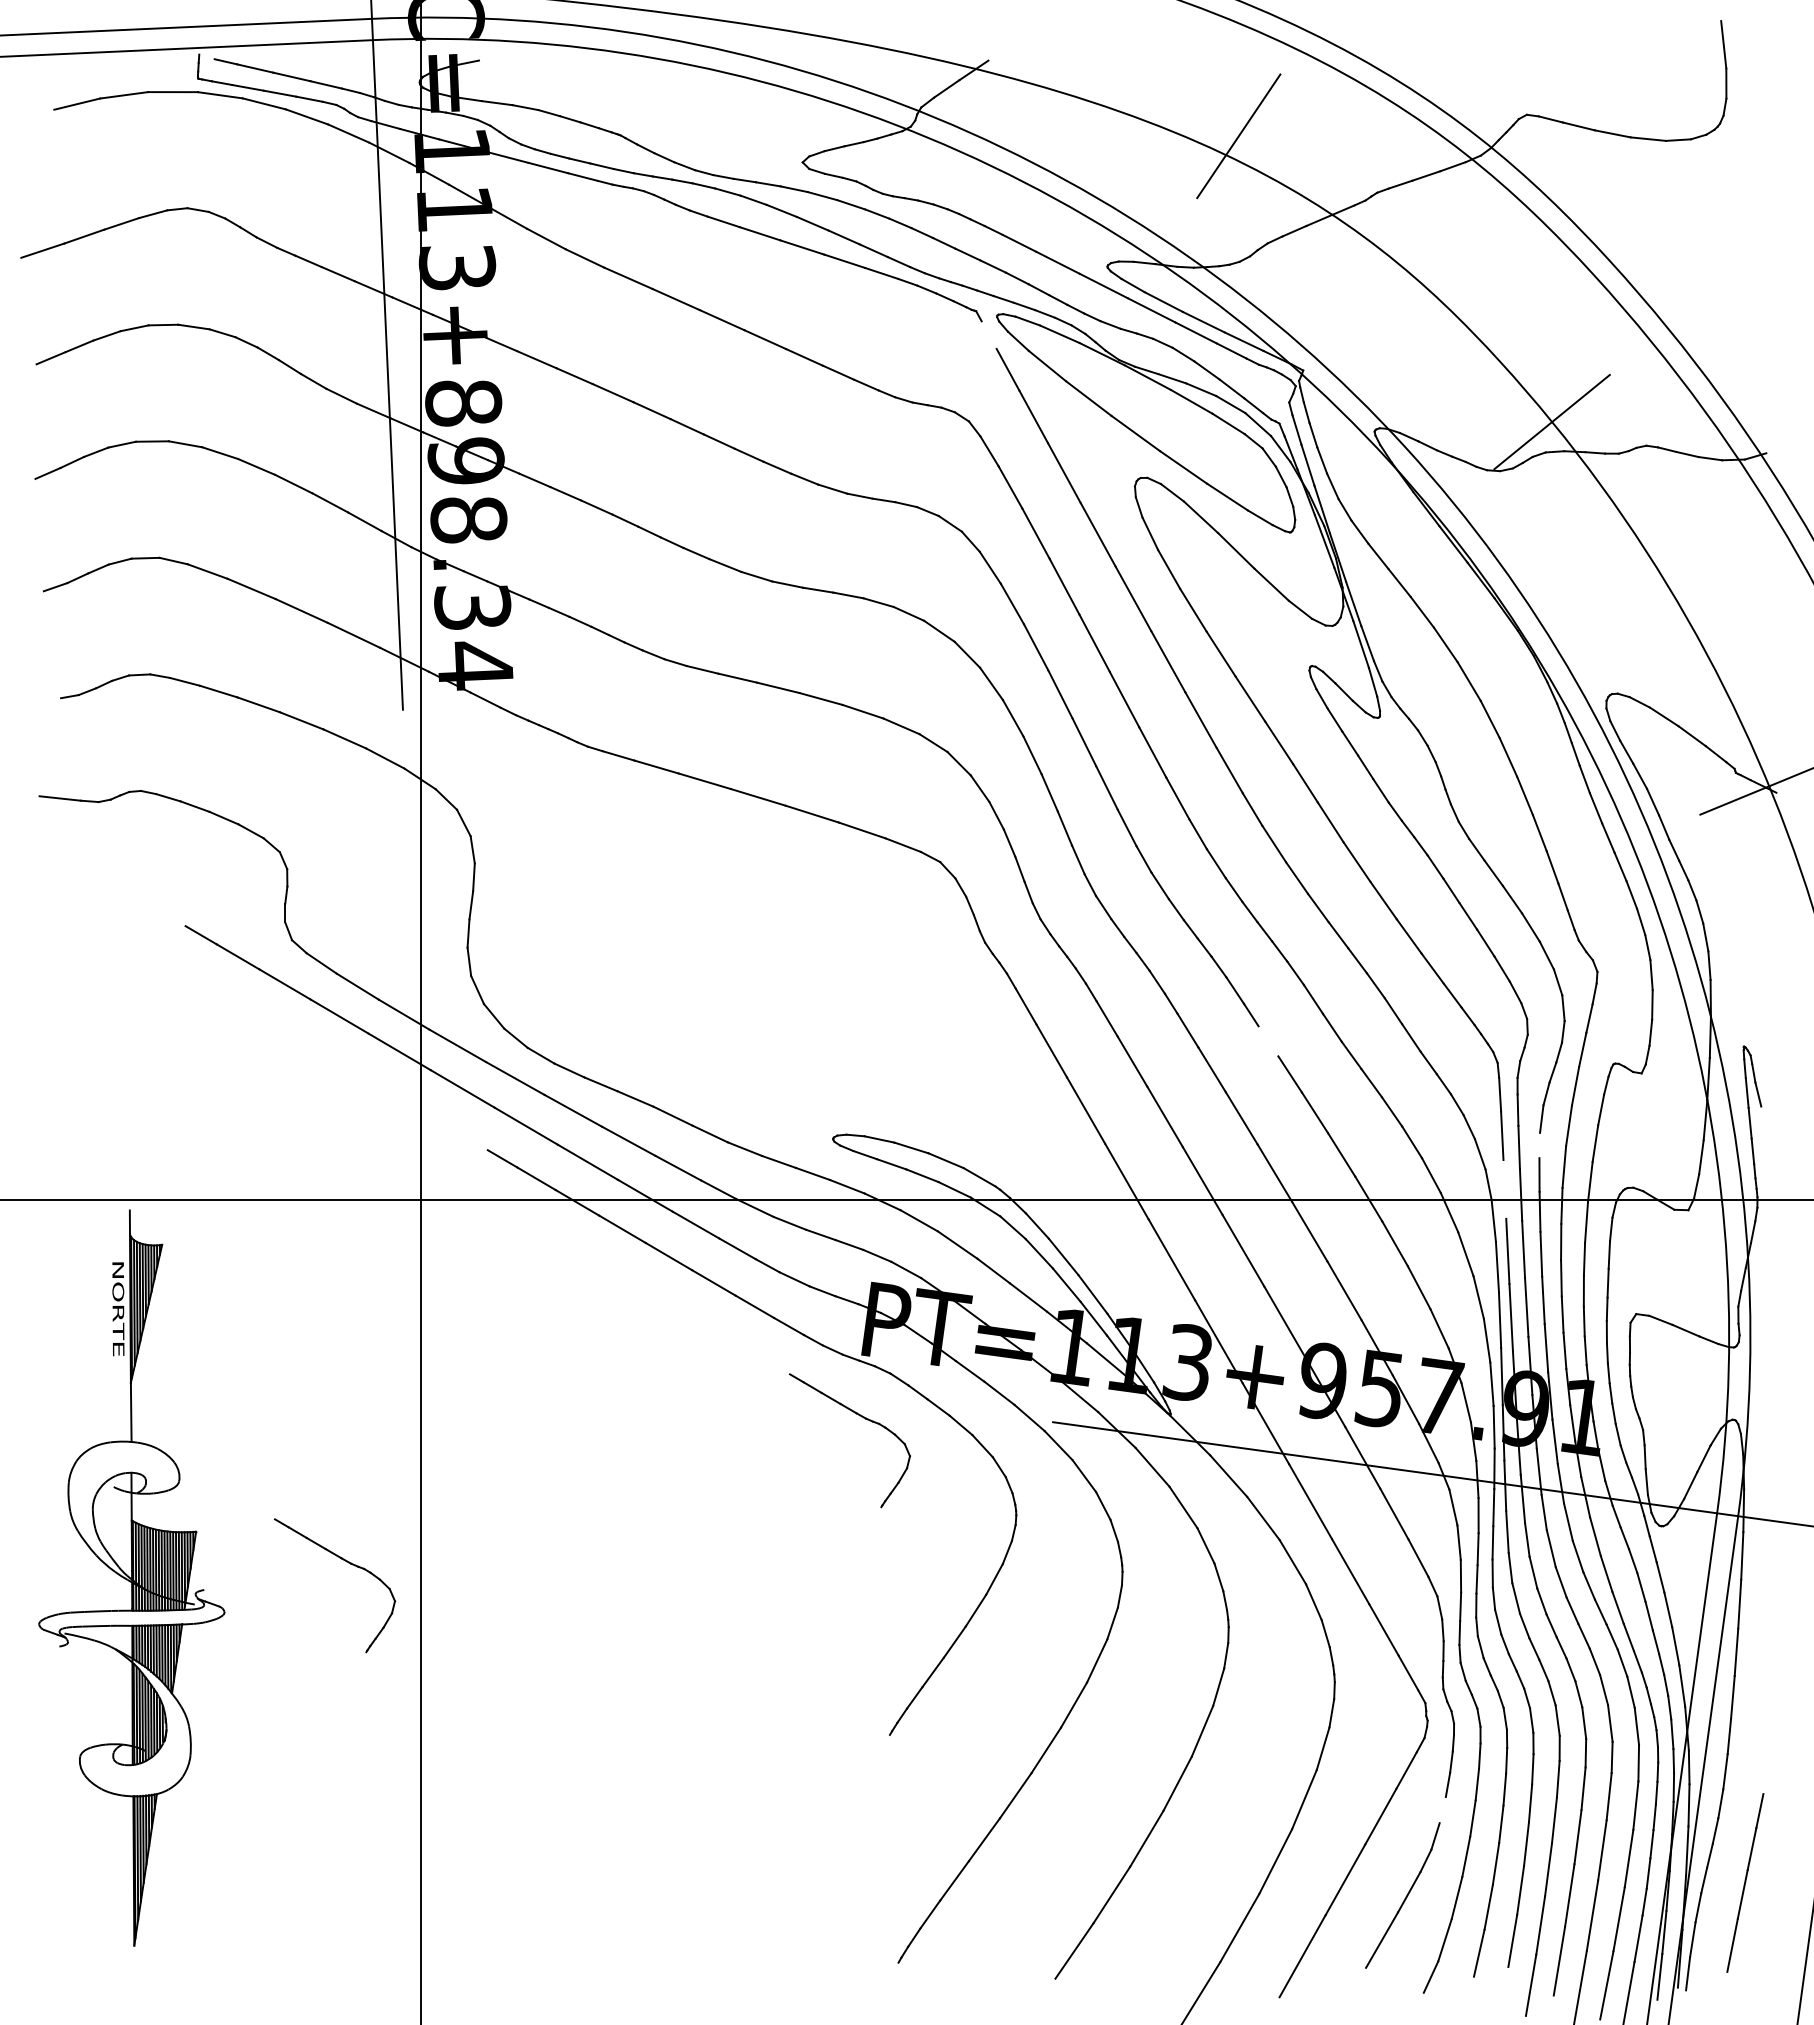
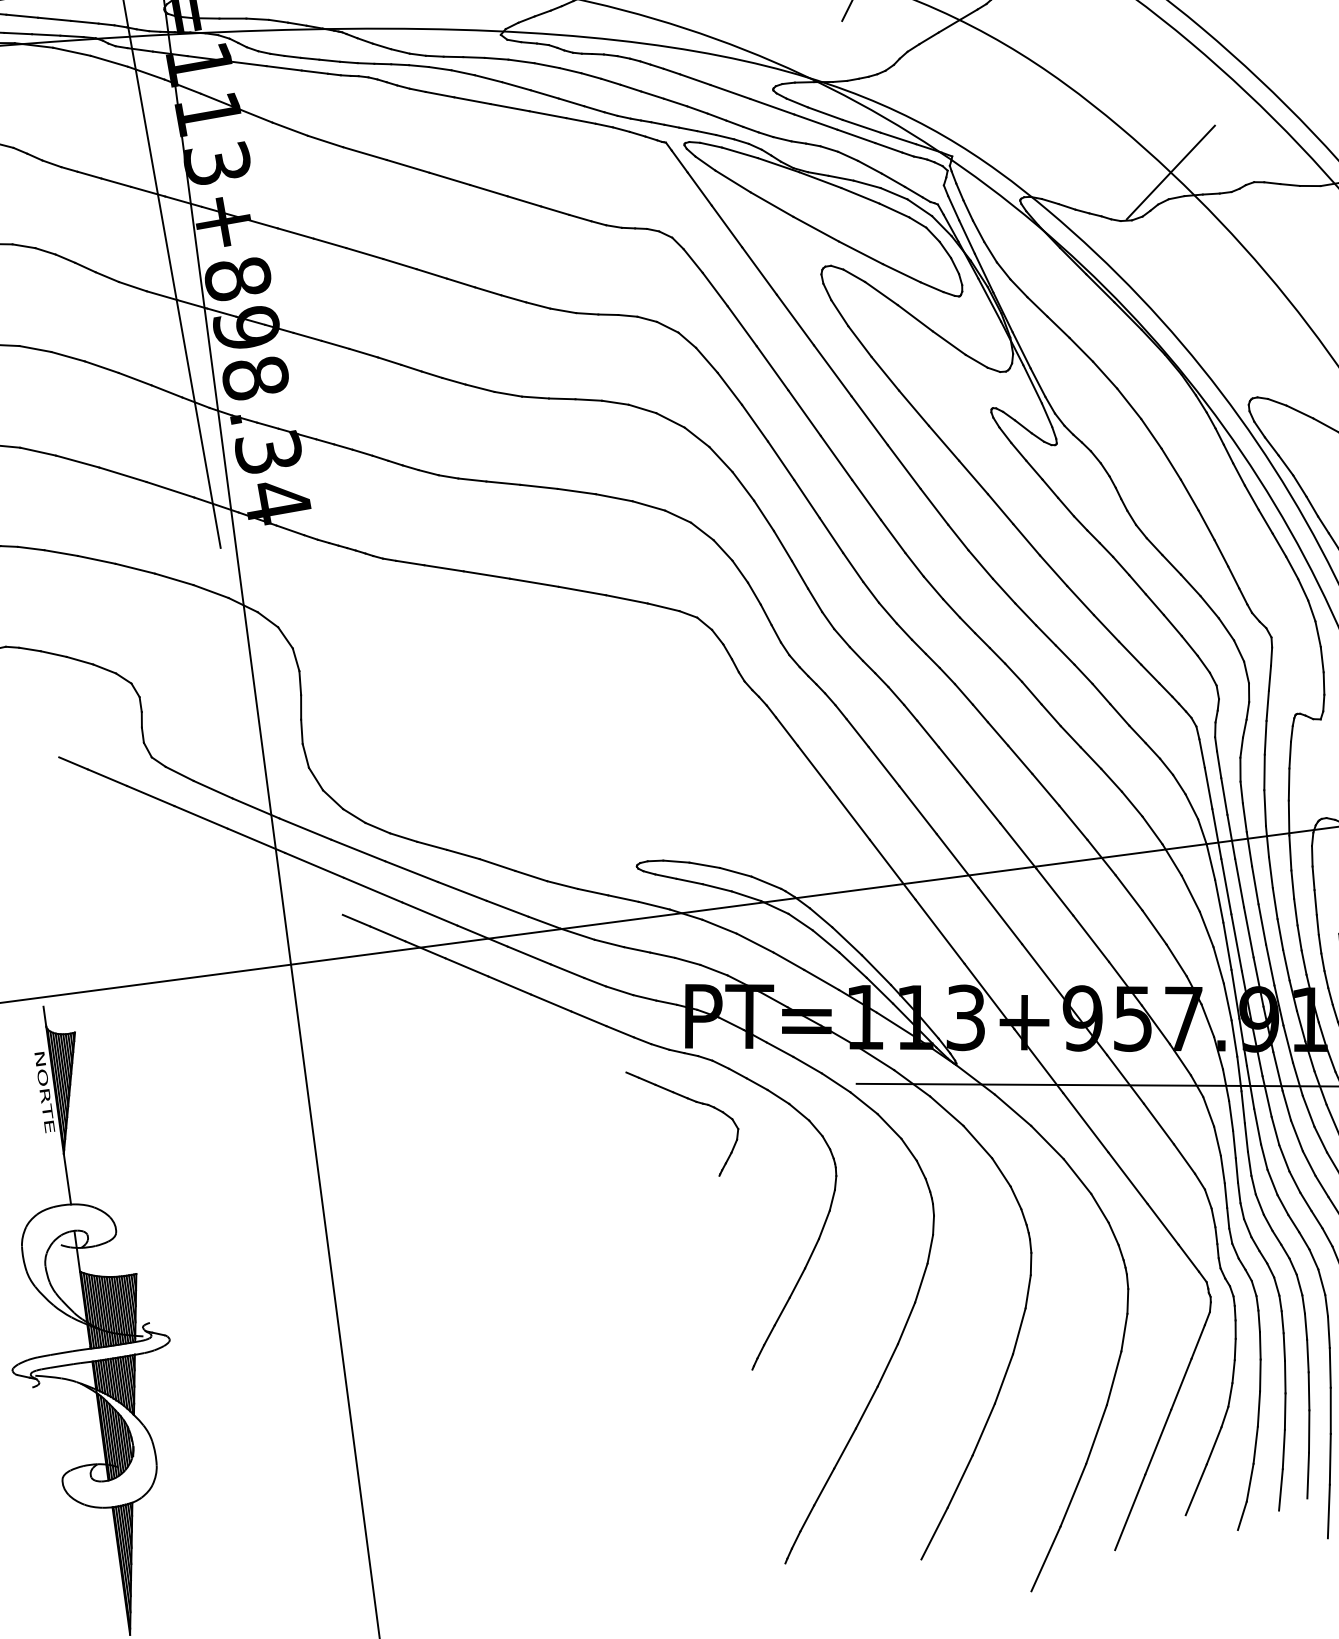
line: (988, 334) -> (679, 161), added
line: (1268, 1041) -> (998, 734), added
line: (1539, 1145) -> (1241, 792), added
line: (1504, 1189) -> (1216, 834), added
part: (346, 1562) -> (268, 1283), removed
line: (1442, 1810) -> (1233, 1372), added

